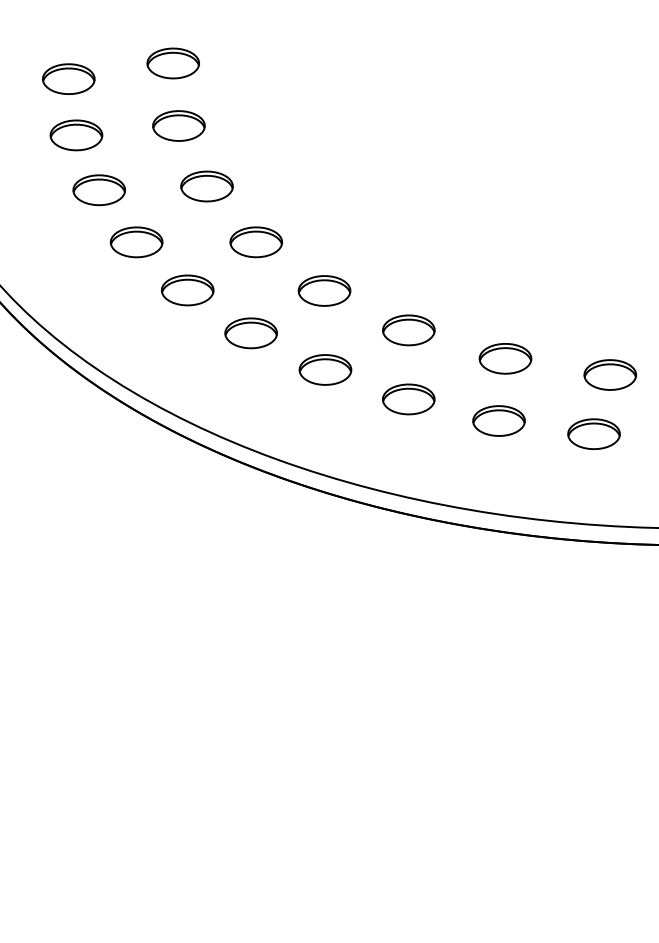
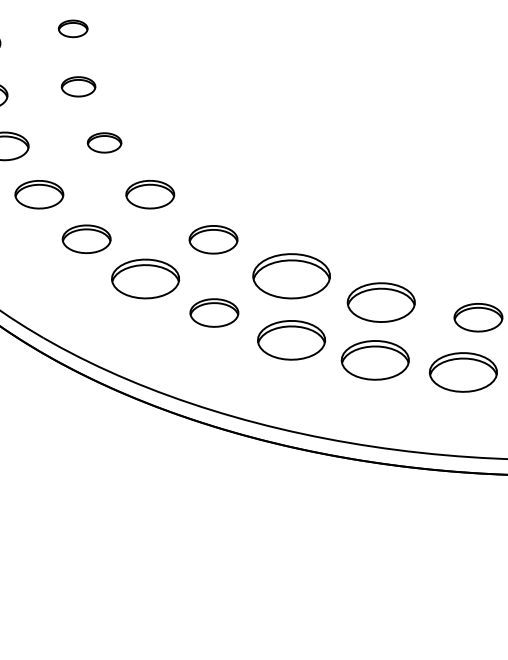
part: (172, 63) -> (72, 28), size x0.6
part: (178, 125) -> (78, 86), size x0.7
part: (206, 186) -> (104, 142), size x0.7
part: (408, 330) -> (291, 276), size x1.6
part: (250, 333) -> (144, 279), size x1.4
part: (505, 358) -> (381, 302), size x1.4
part: (408, 399) -> (291, 340), size x1.4
part: (498, 420) -> (374, 359), size x1.4
part: (593, 434) -> (462, 372), size x1.4

